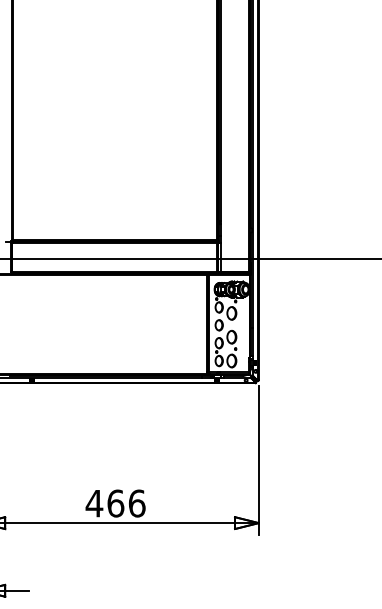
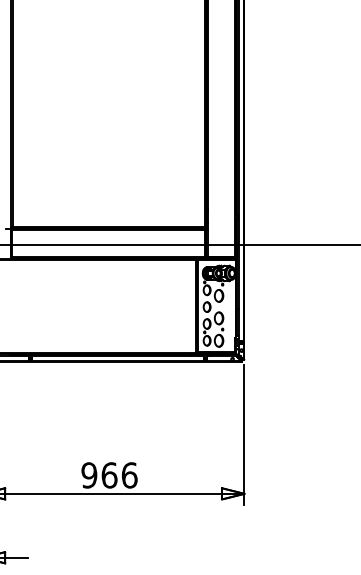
text: (94, 503) -> (89, 475), 466 -> 966

